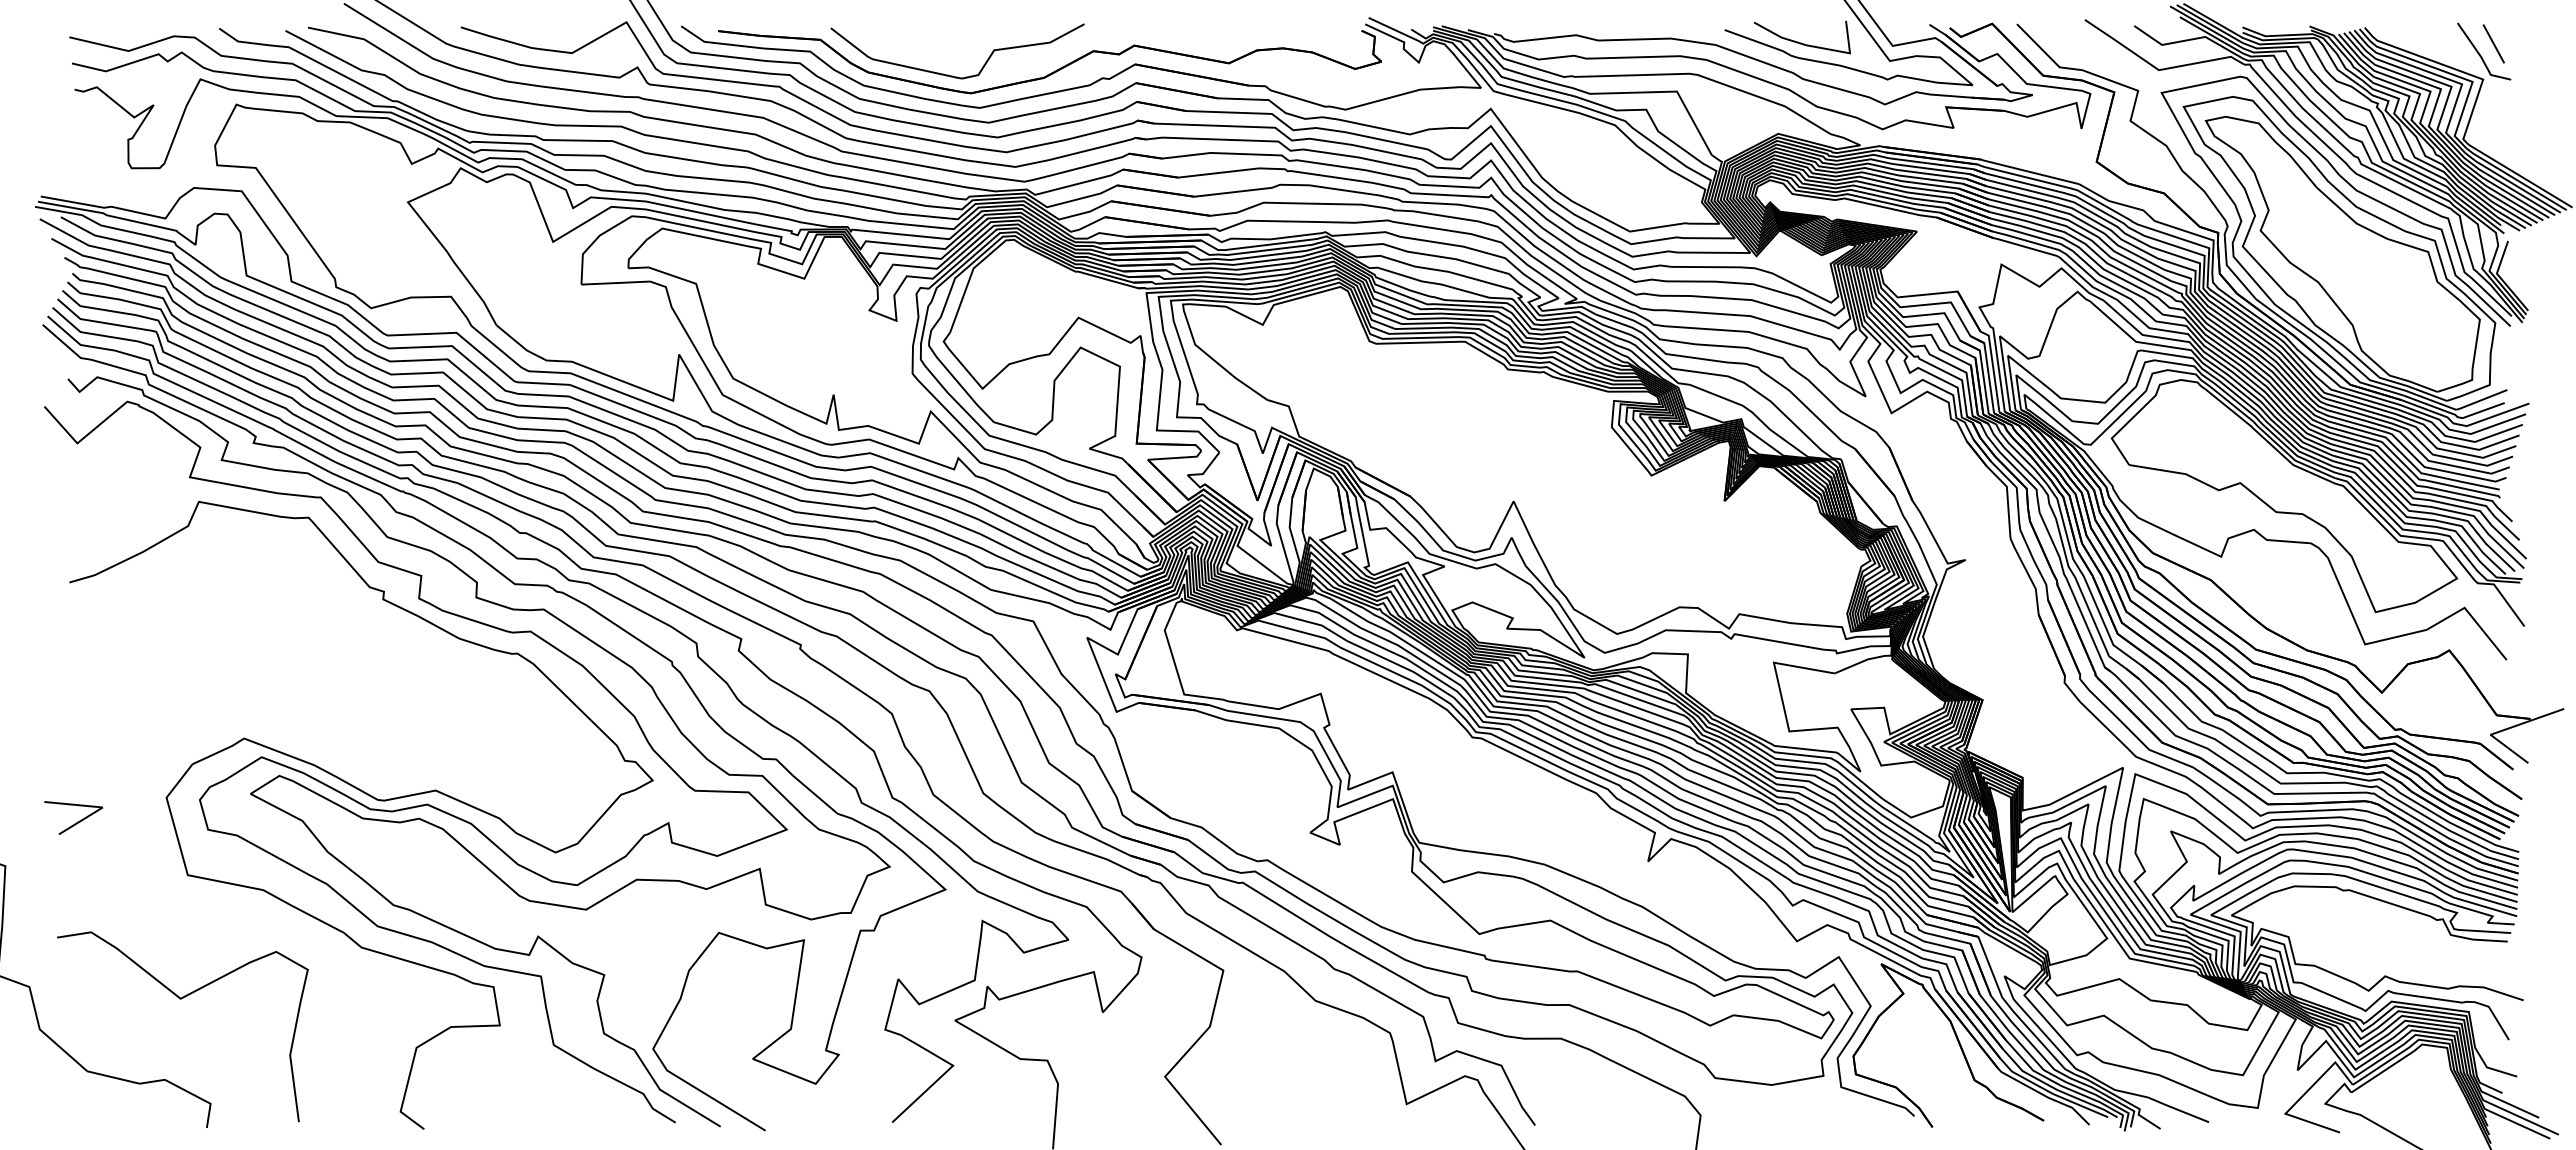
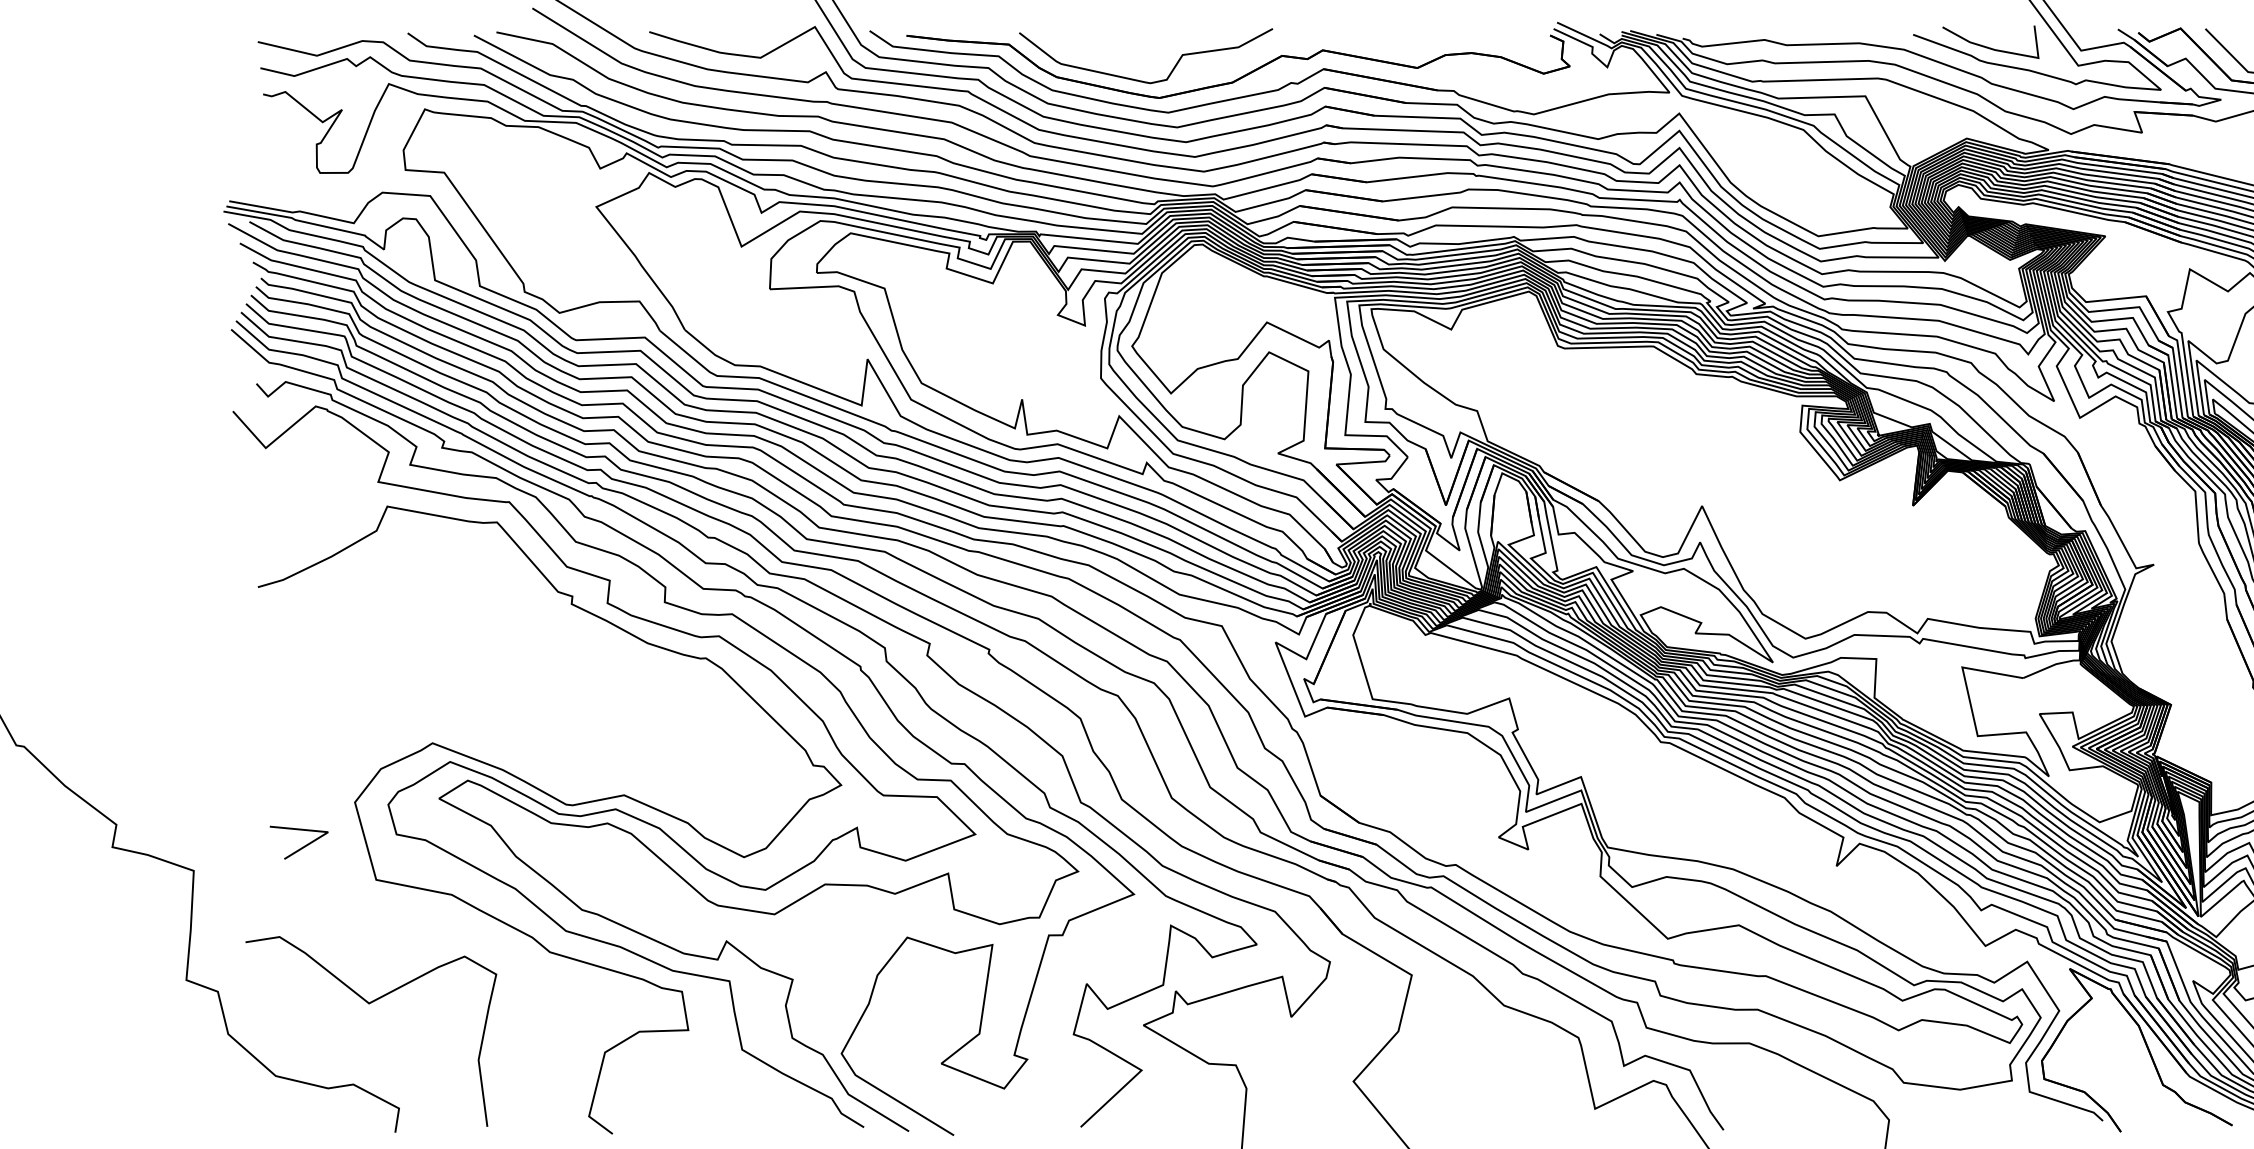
line: (77, 821) -> (302, 846), moved

